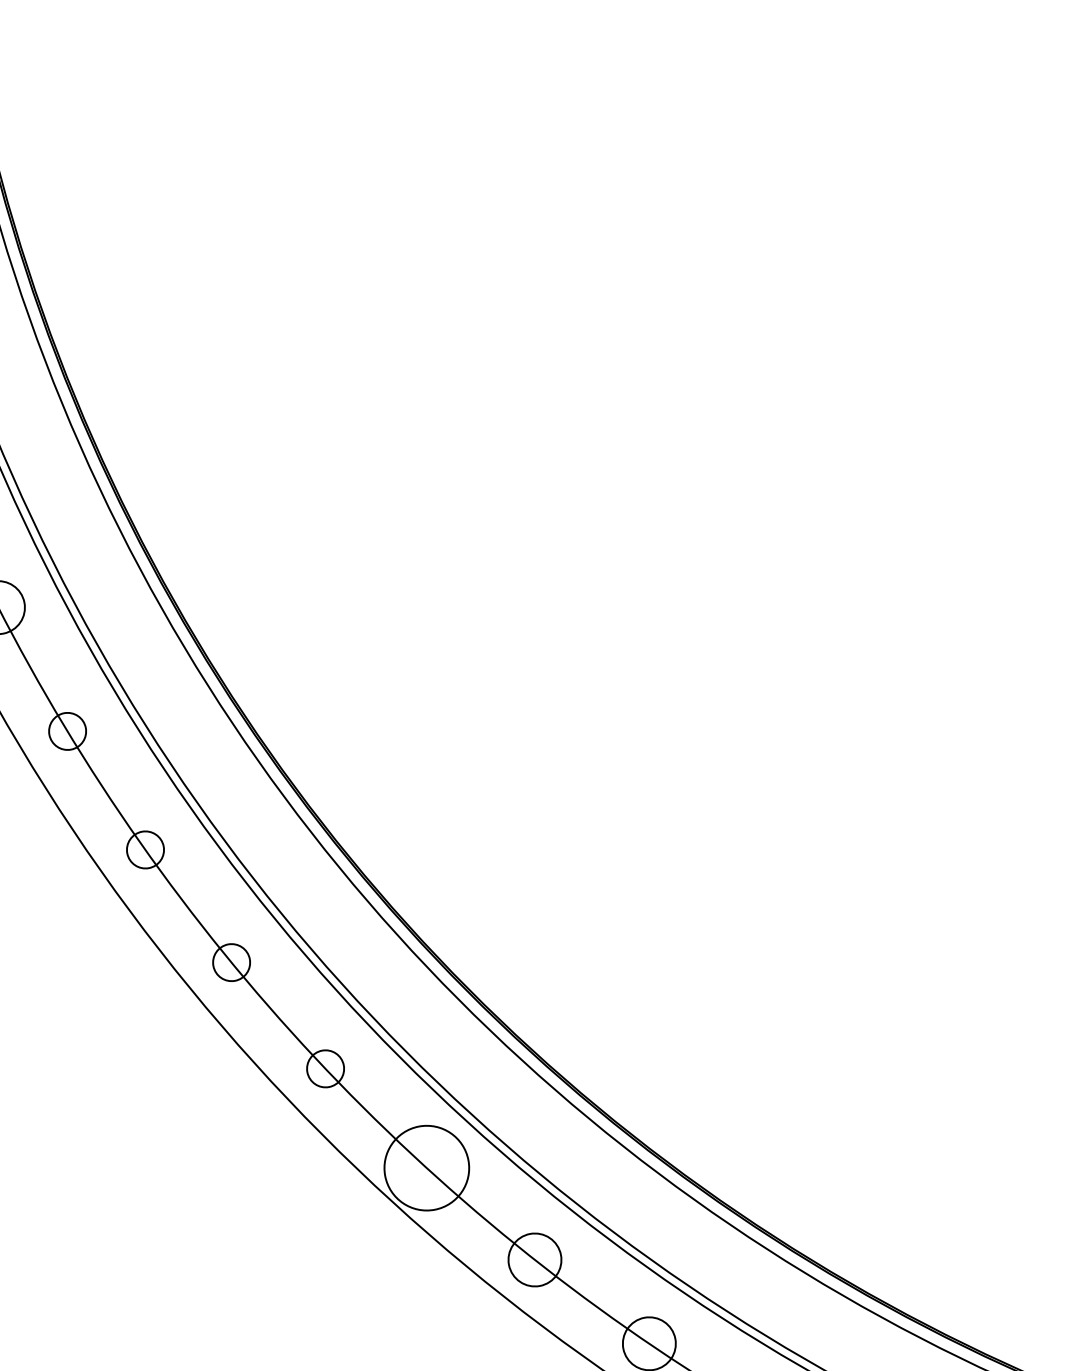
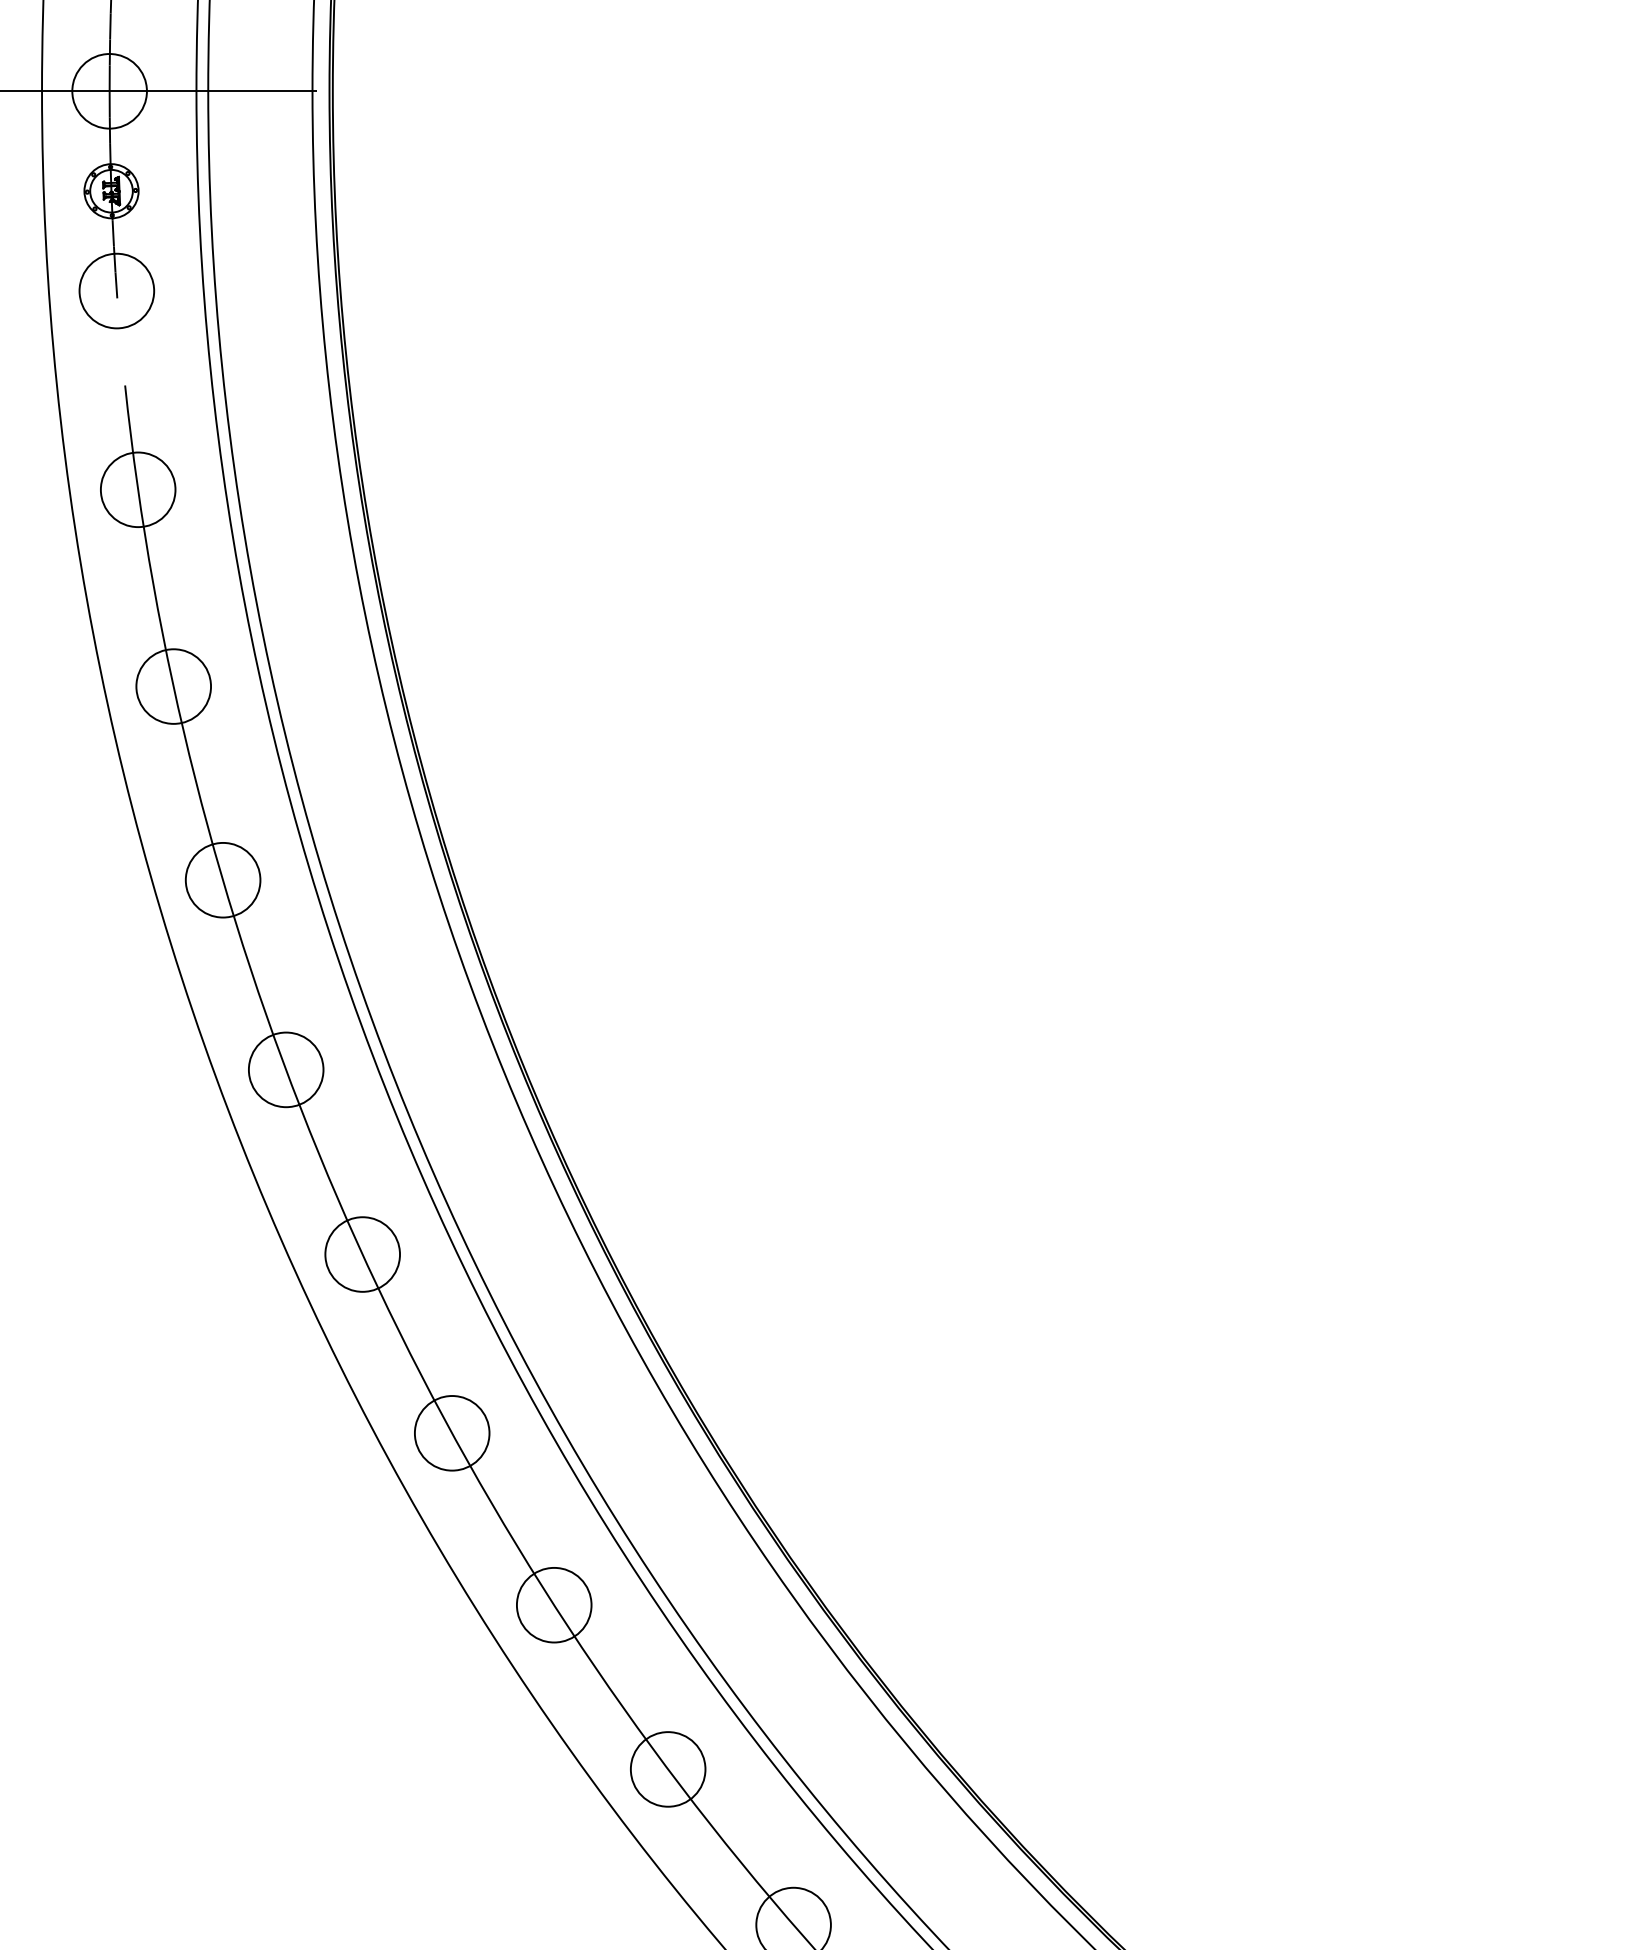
circle: (67, 731) -> (285, 1069), size x1.43
circle: (145, 849) -> (362, 1254), size x1.43
circle: (231, 962) -> (451, 1433), size x1.43
circle: (325, 1068) -> (553, 1604), size x1.43
circle: (426, 1168) -> (667, 1769), size x0.62

